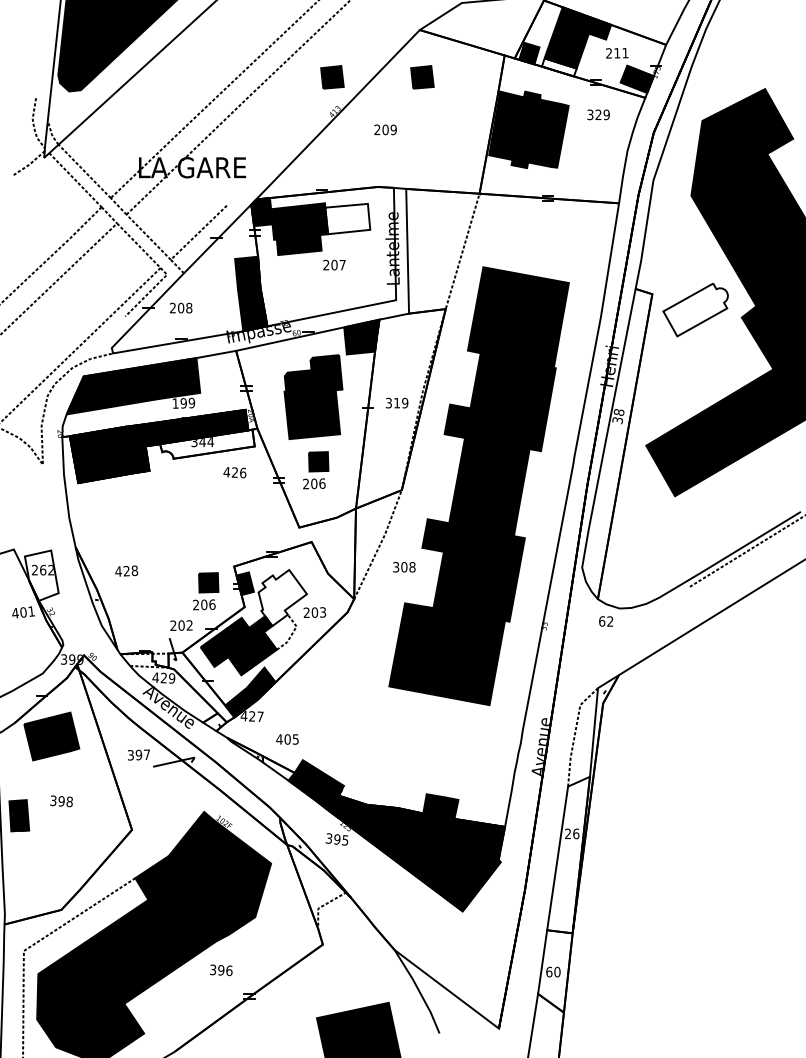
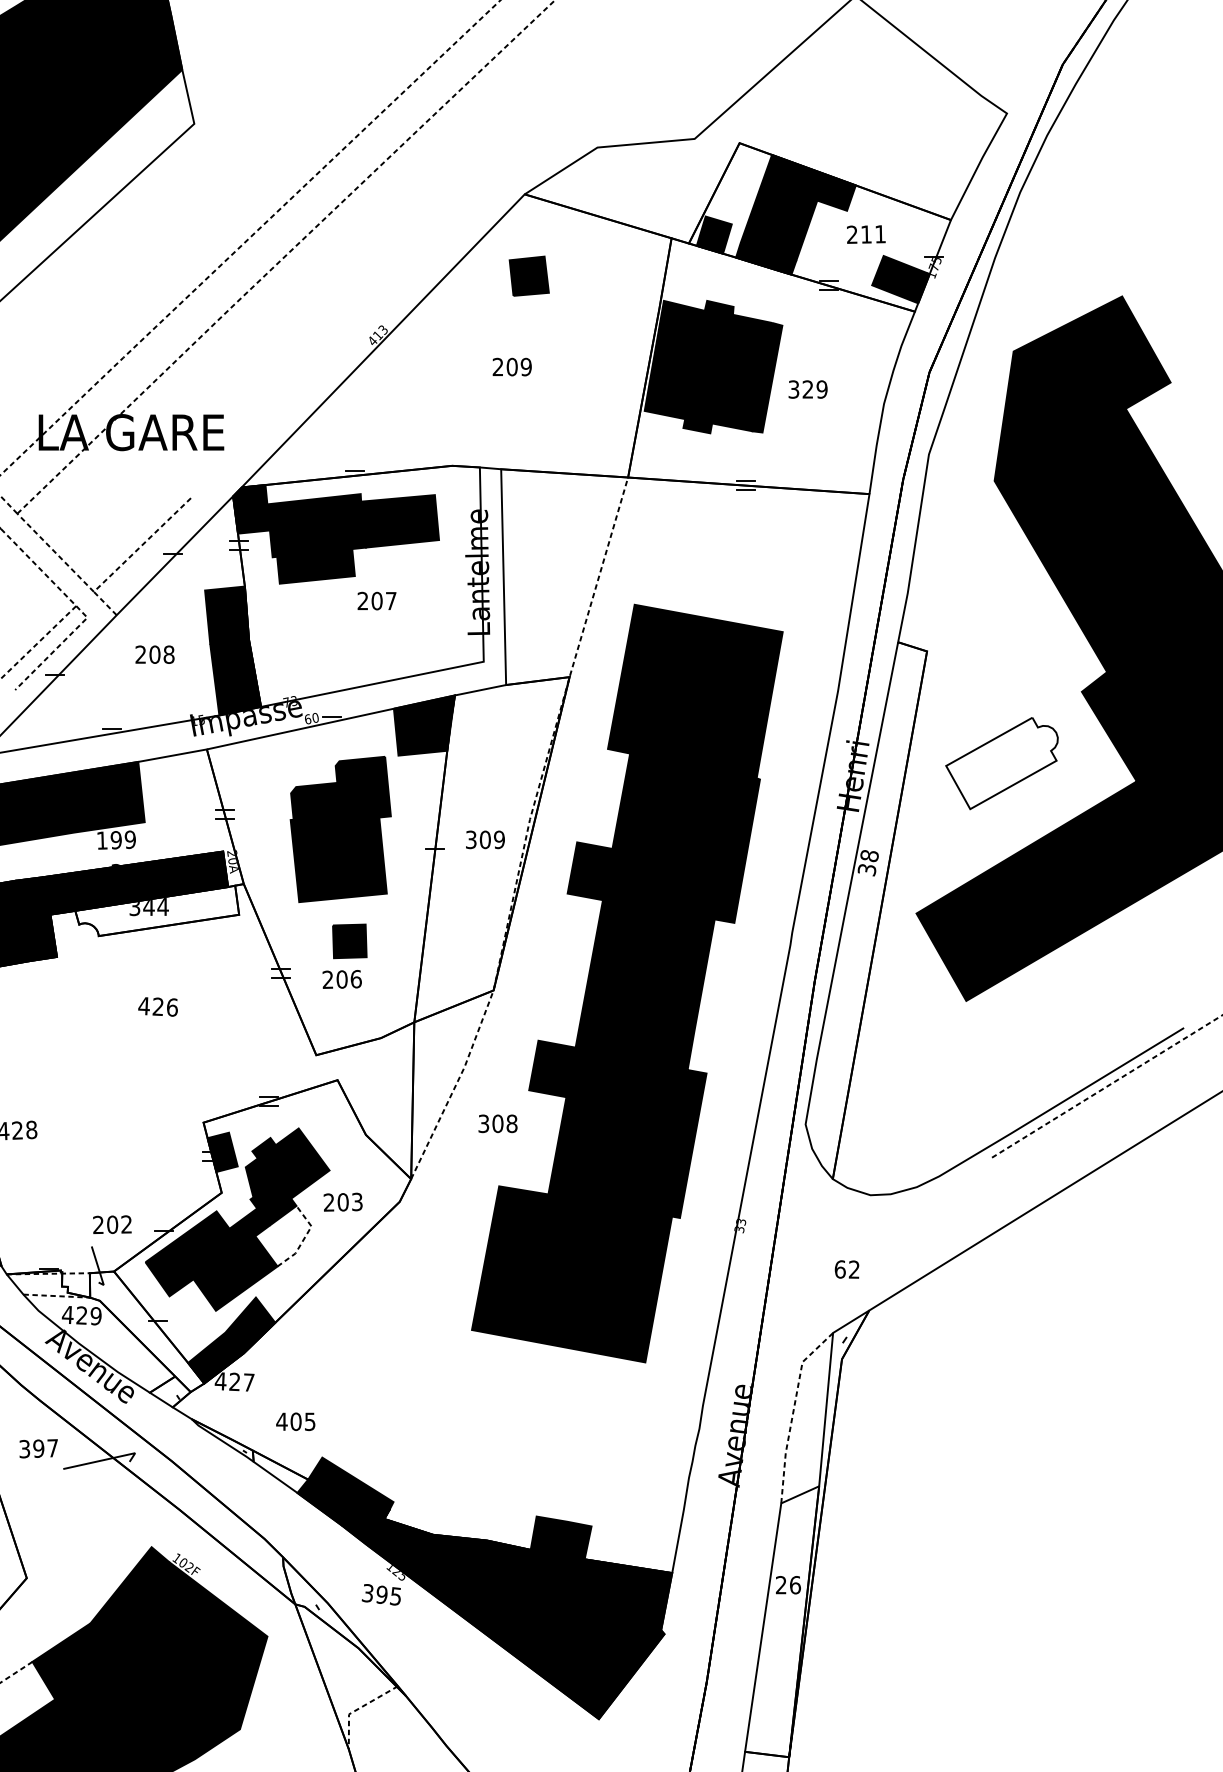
fill: (558, 67) -> (764, 259), added
part: (332, 77) -> (373, 276), removed
text: (598, 114) -> (807, 388), moved
text: (385, 129) -> (512, 366), moved
fill: (347, 218) -> (399, 520), added
text: (180, 307) -> (153, 653), moved
part: (695, 310) -> (1001, 764), moved
text: (396, 402) -> (484, 838), 319 -> 309
text: (234, 472) -> (157, 1006), moved
part: (206, 591) -> (155, 1165), removed
fill: (282, 597) -> (287, 1176), added
text: (606, 621) -> (847, 1269), moved

